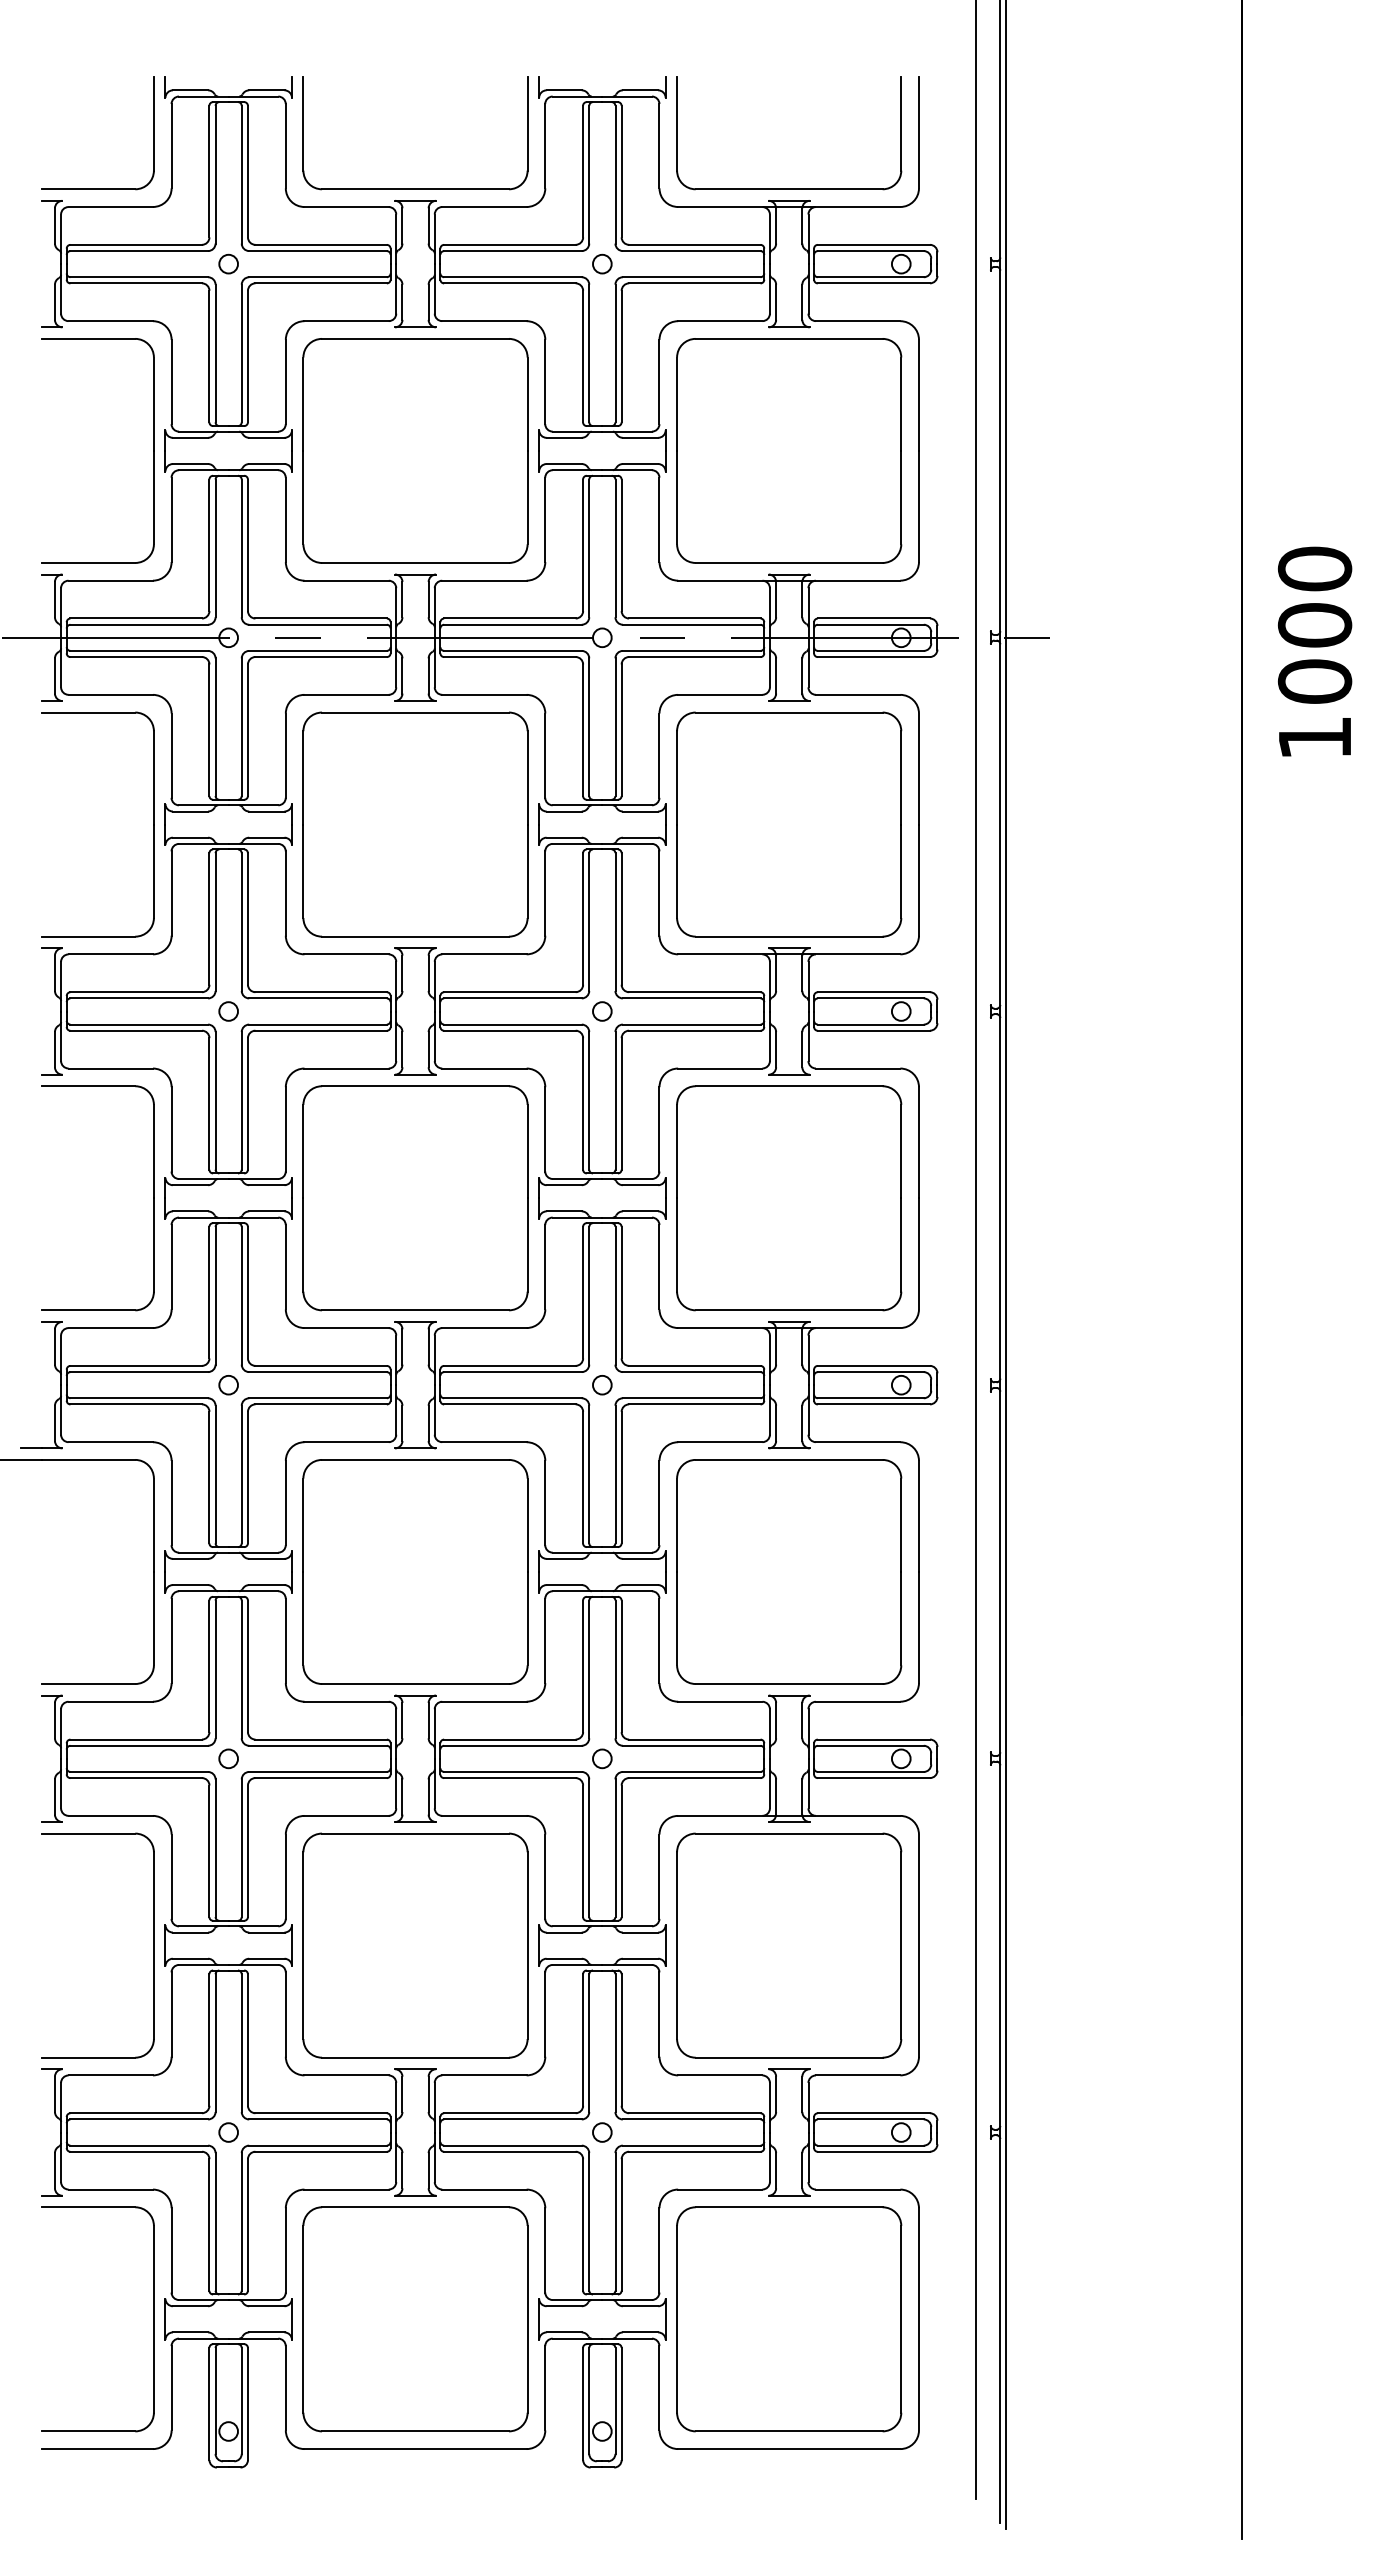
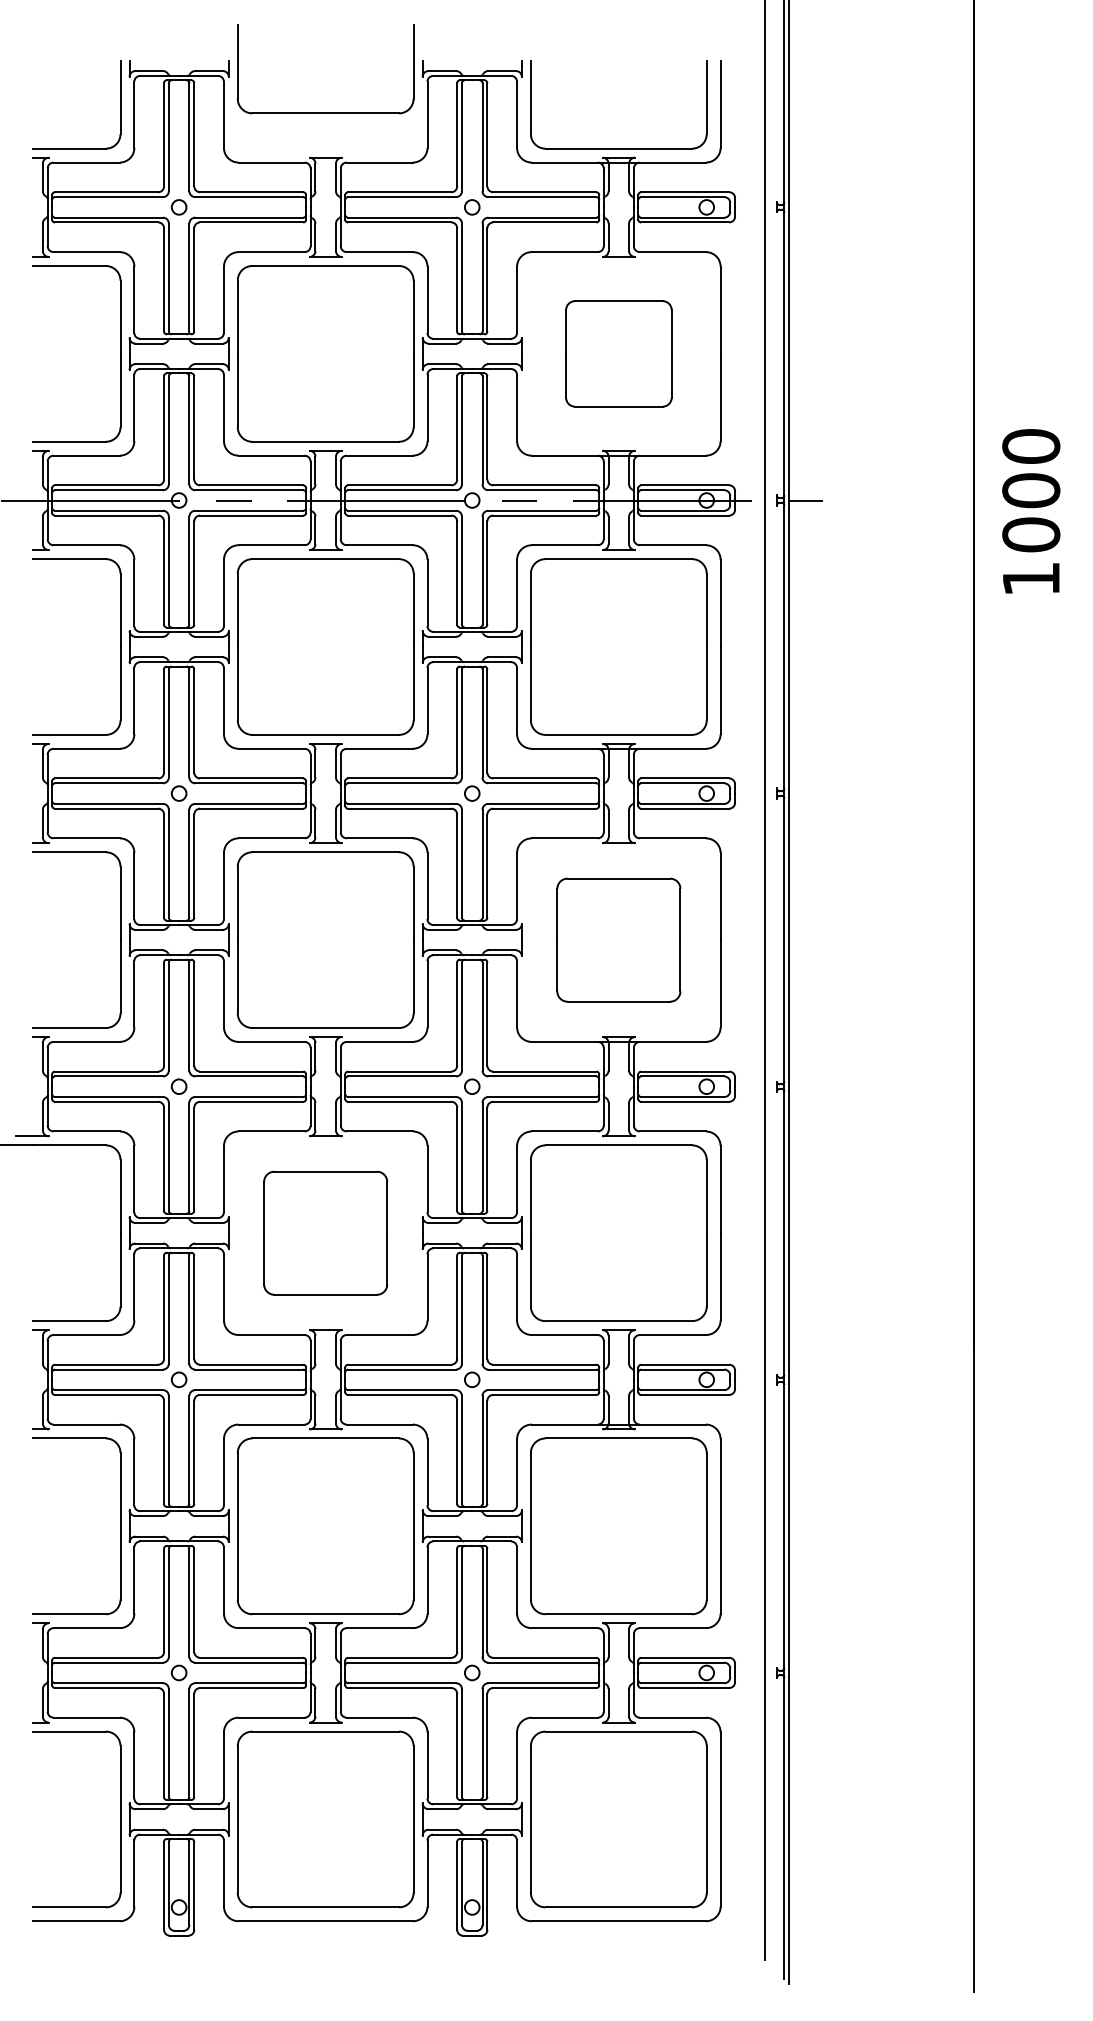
part: (415, 188) -> (325, 112), moved
part: (789, 450) -> (619, 353), size x0.6
part: (789, 1198) -> (619, 940), size x0.7
part: (415, 1571) -> (325, 1232), size x0.7

